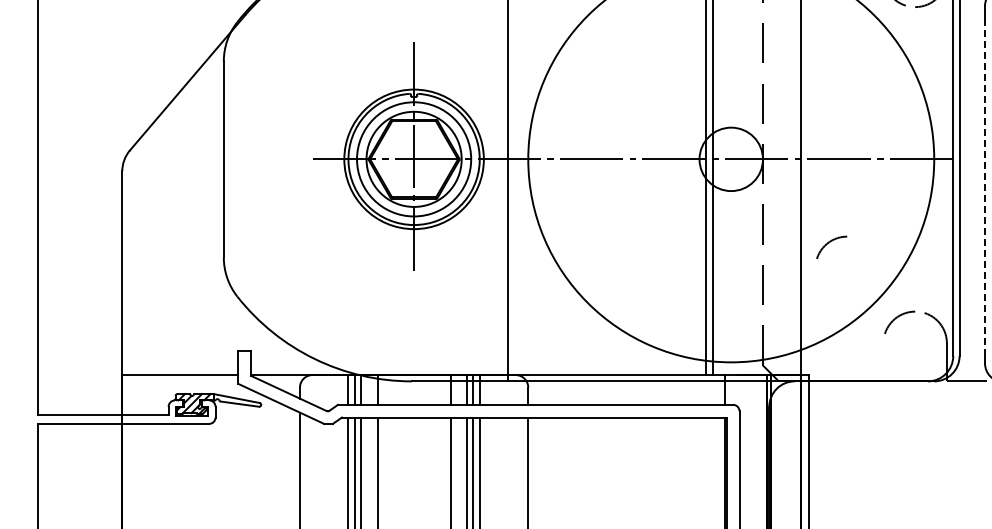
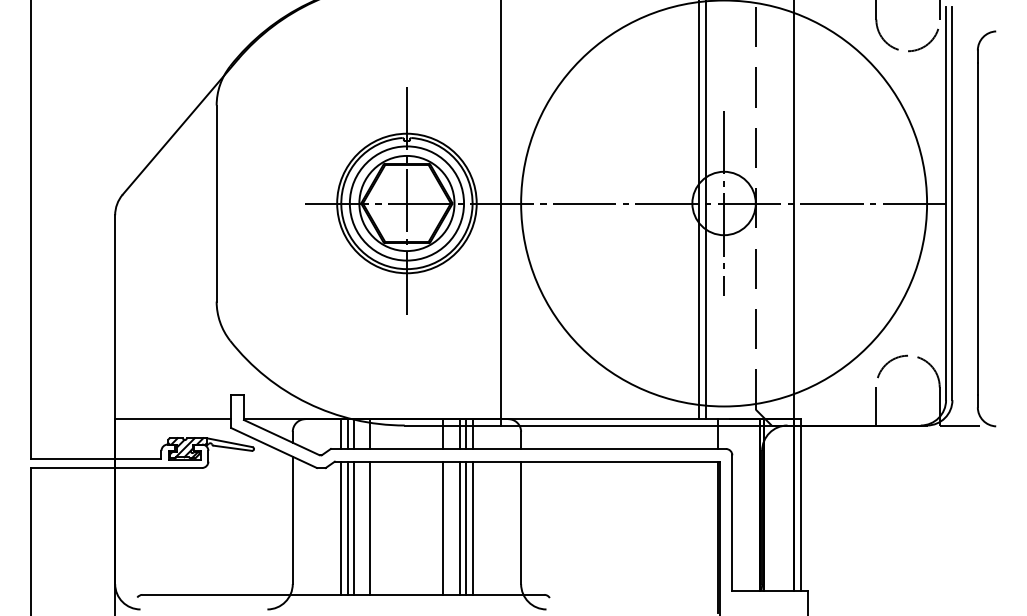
line: (731, 159) -> (724, 203), added
line: (984, 184) -> (977, 228), dashed -> solid
arc: (829, 243) -> (822, 287), removed
line: (883, 362) -> (876, 406), added

